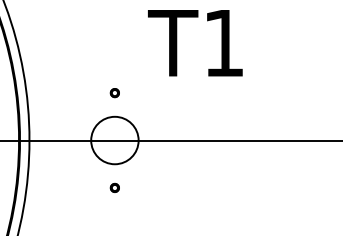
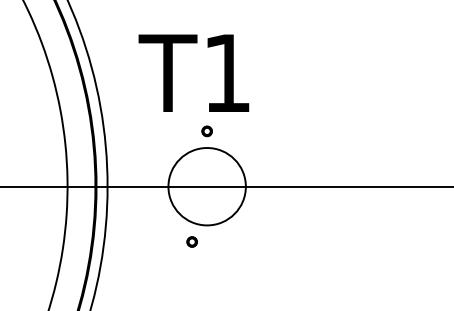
text: (194, 42) -> (193, 72), moved
circle: (114, 140) -> (206, 186), size x1.4
part: (114, 187) -> (191, 241), moved

